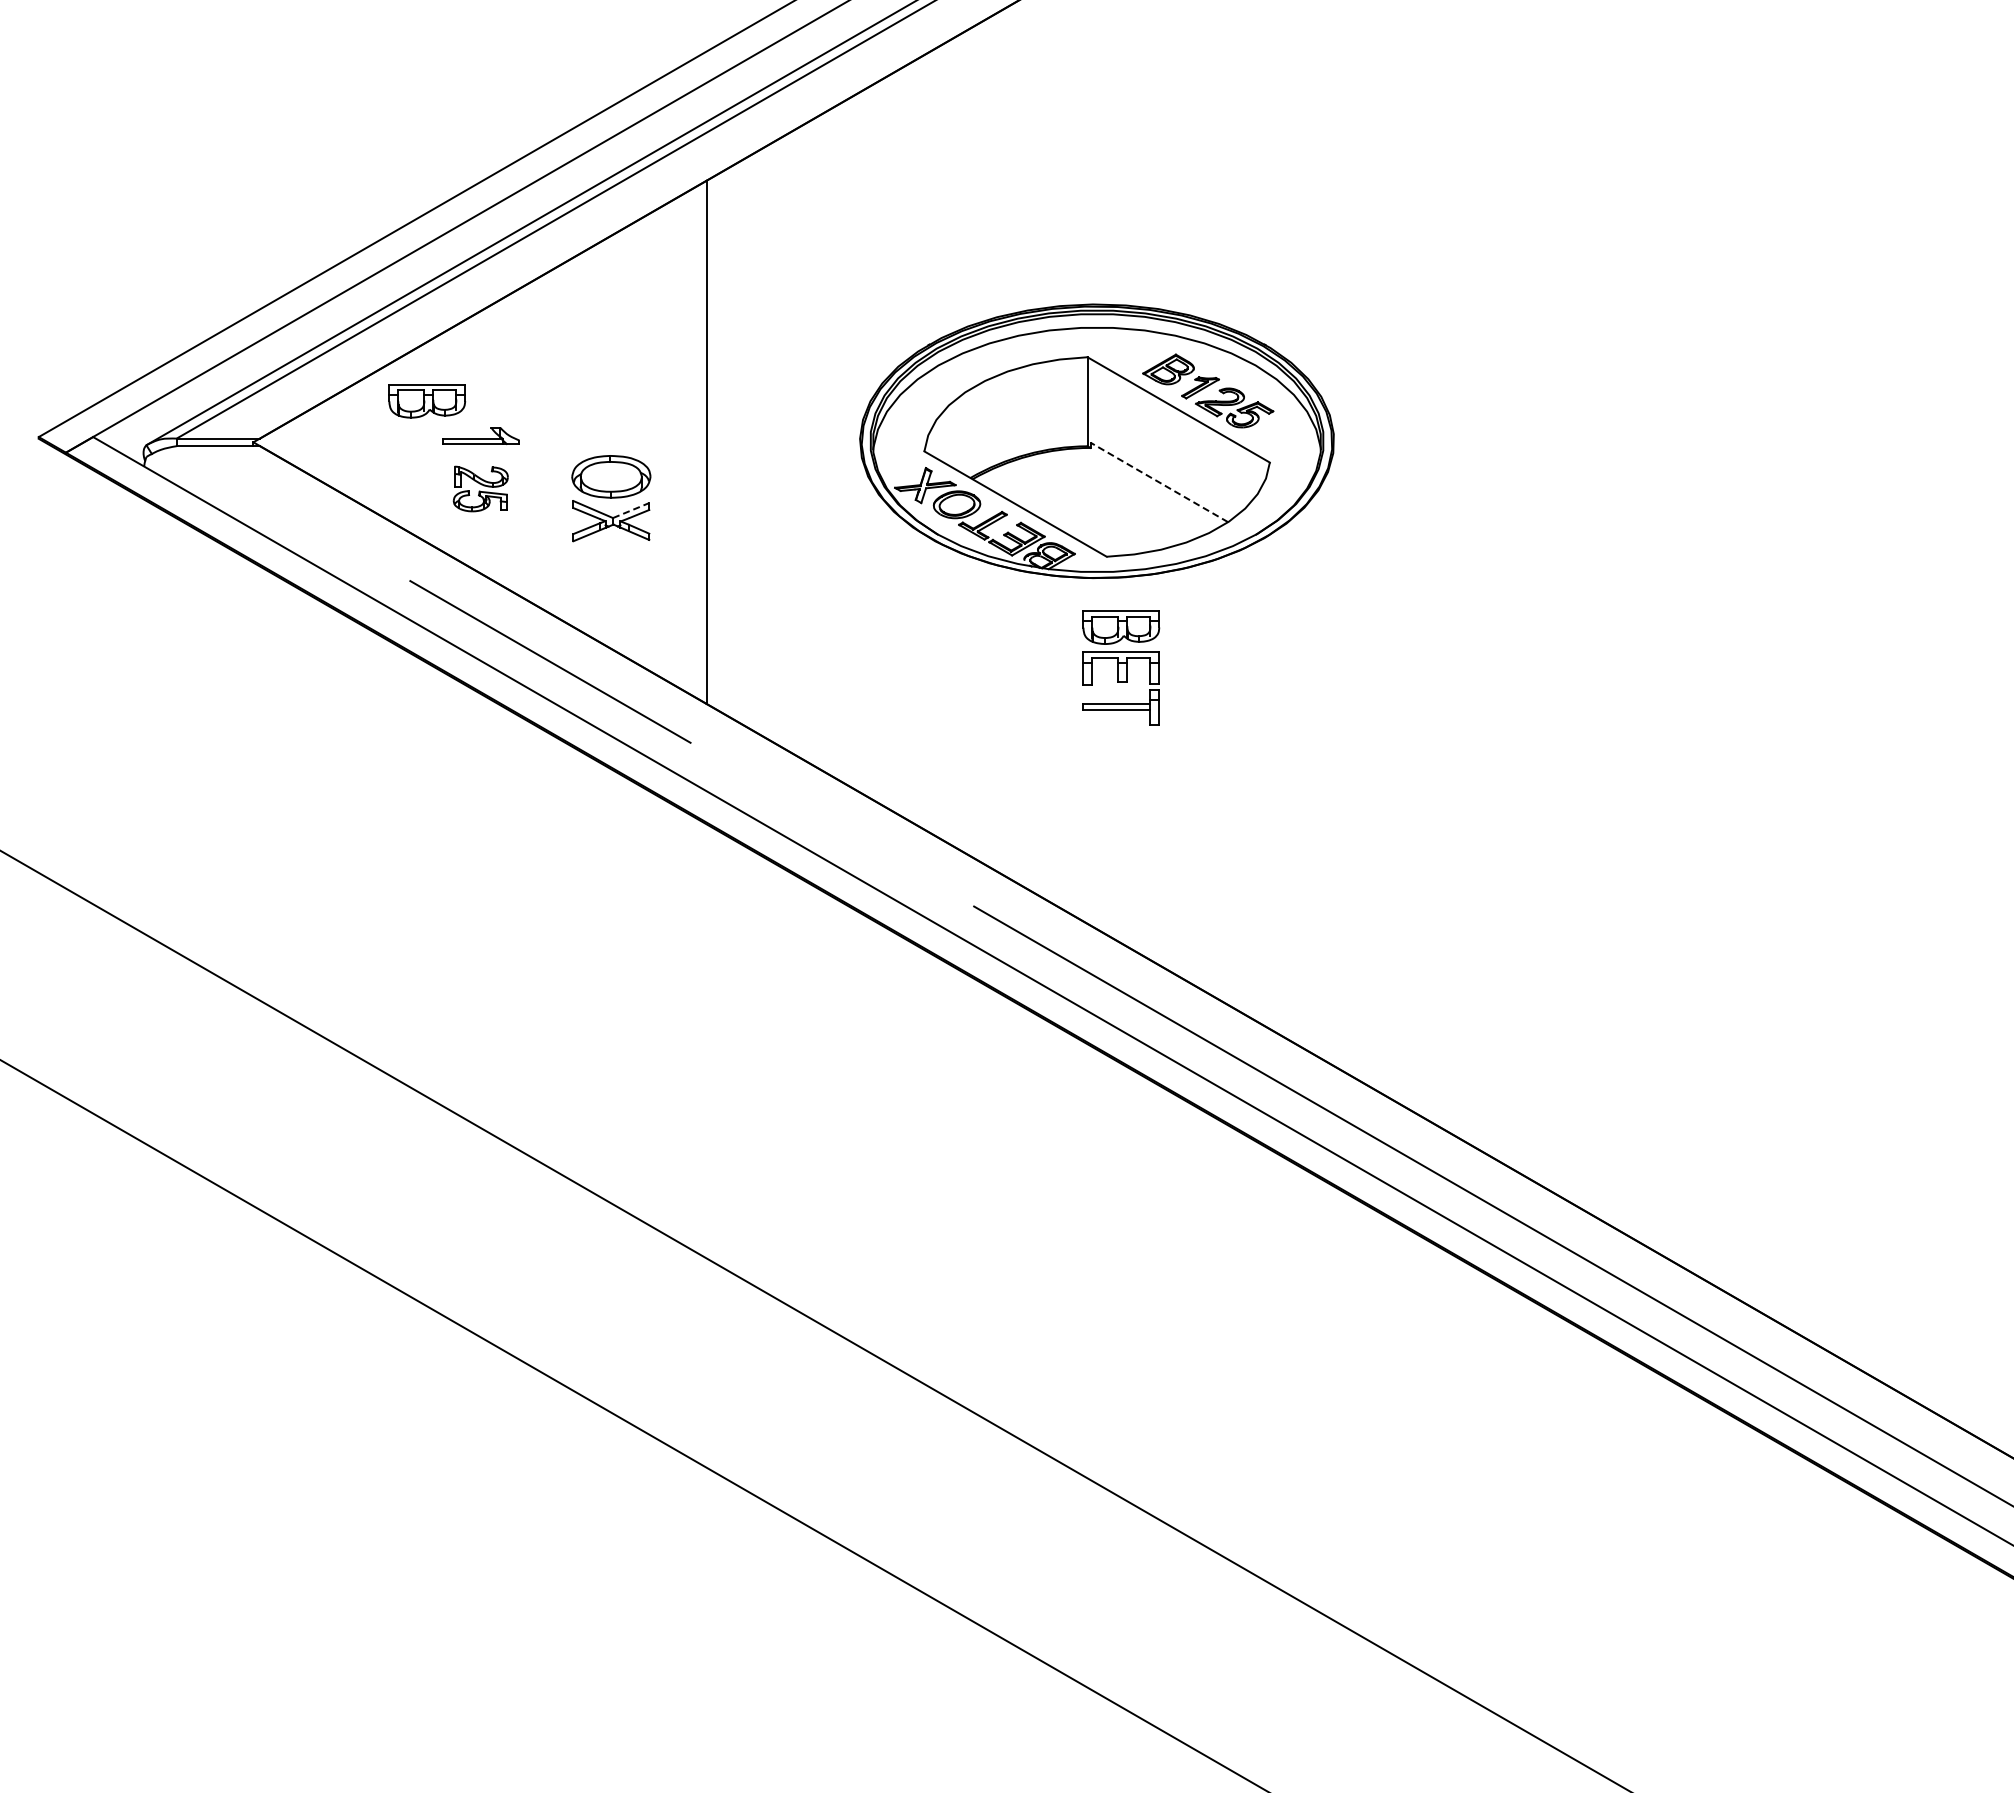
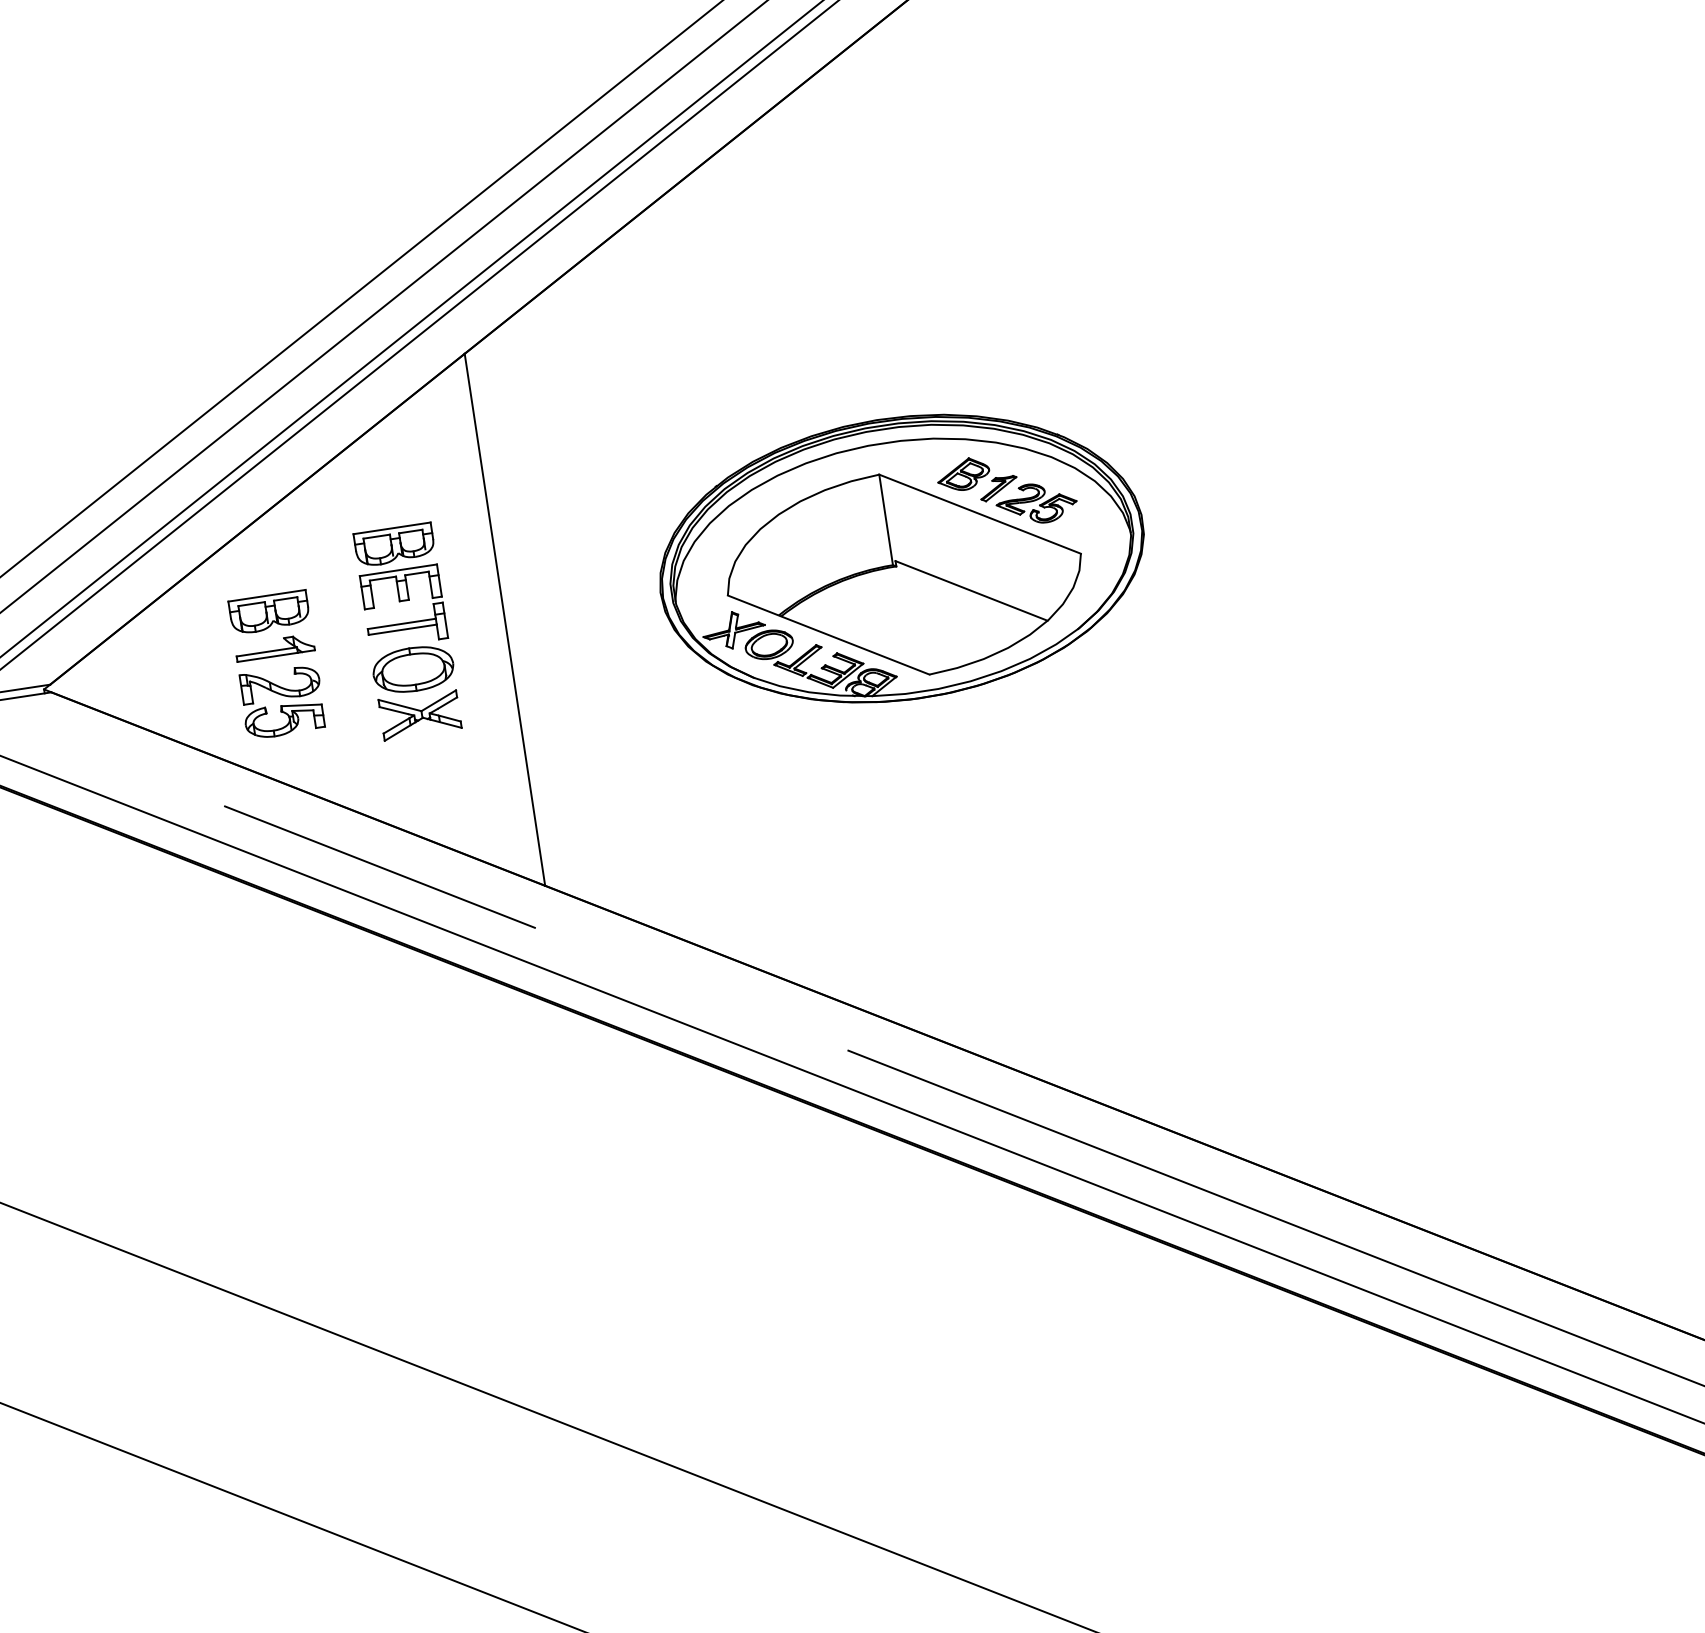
part: (427, 401) -> (269, 612), moved
line: (1158, 482) -> (970, 591), dashed -> solid
part: (480, 488) -> (282, 701), size x1.43
line: (631, 510) -> (439, 700), dashed -> solid
part: (1121, 667) -> (400, 585), moved

